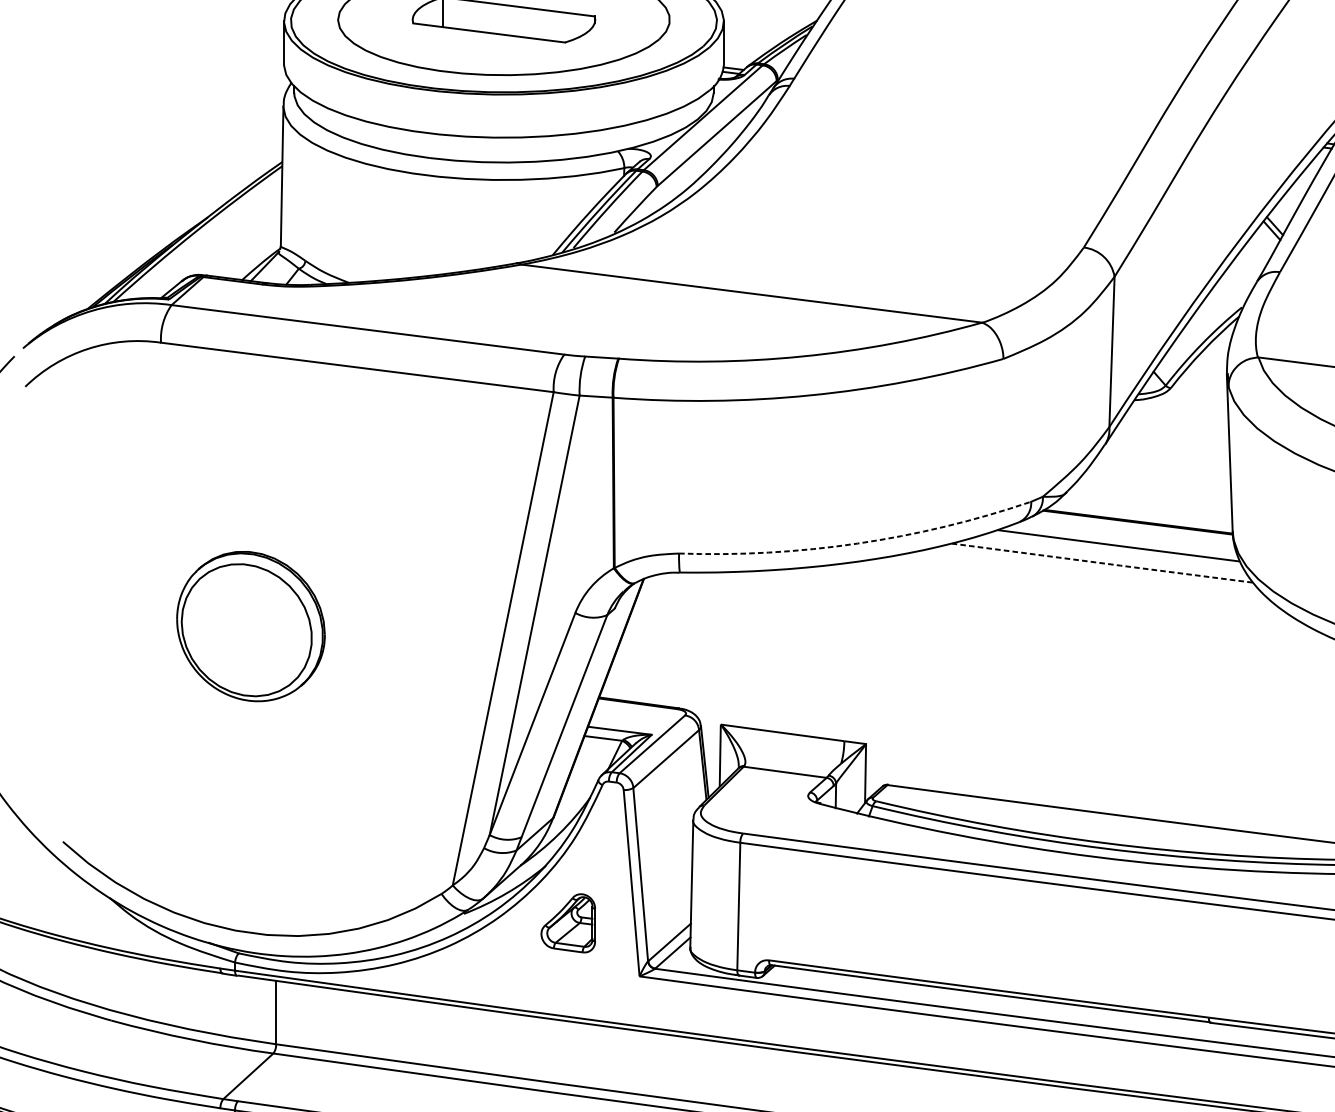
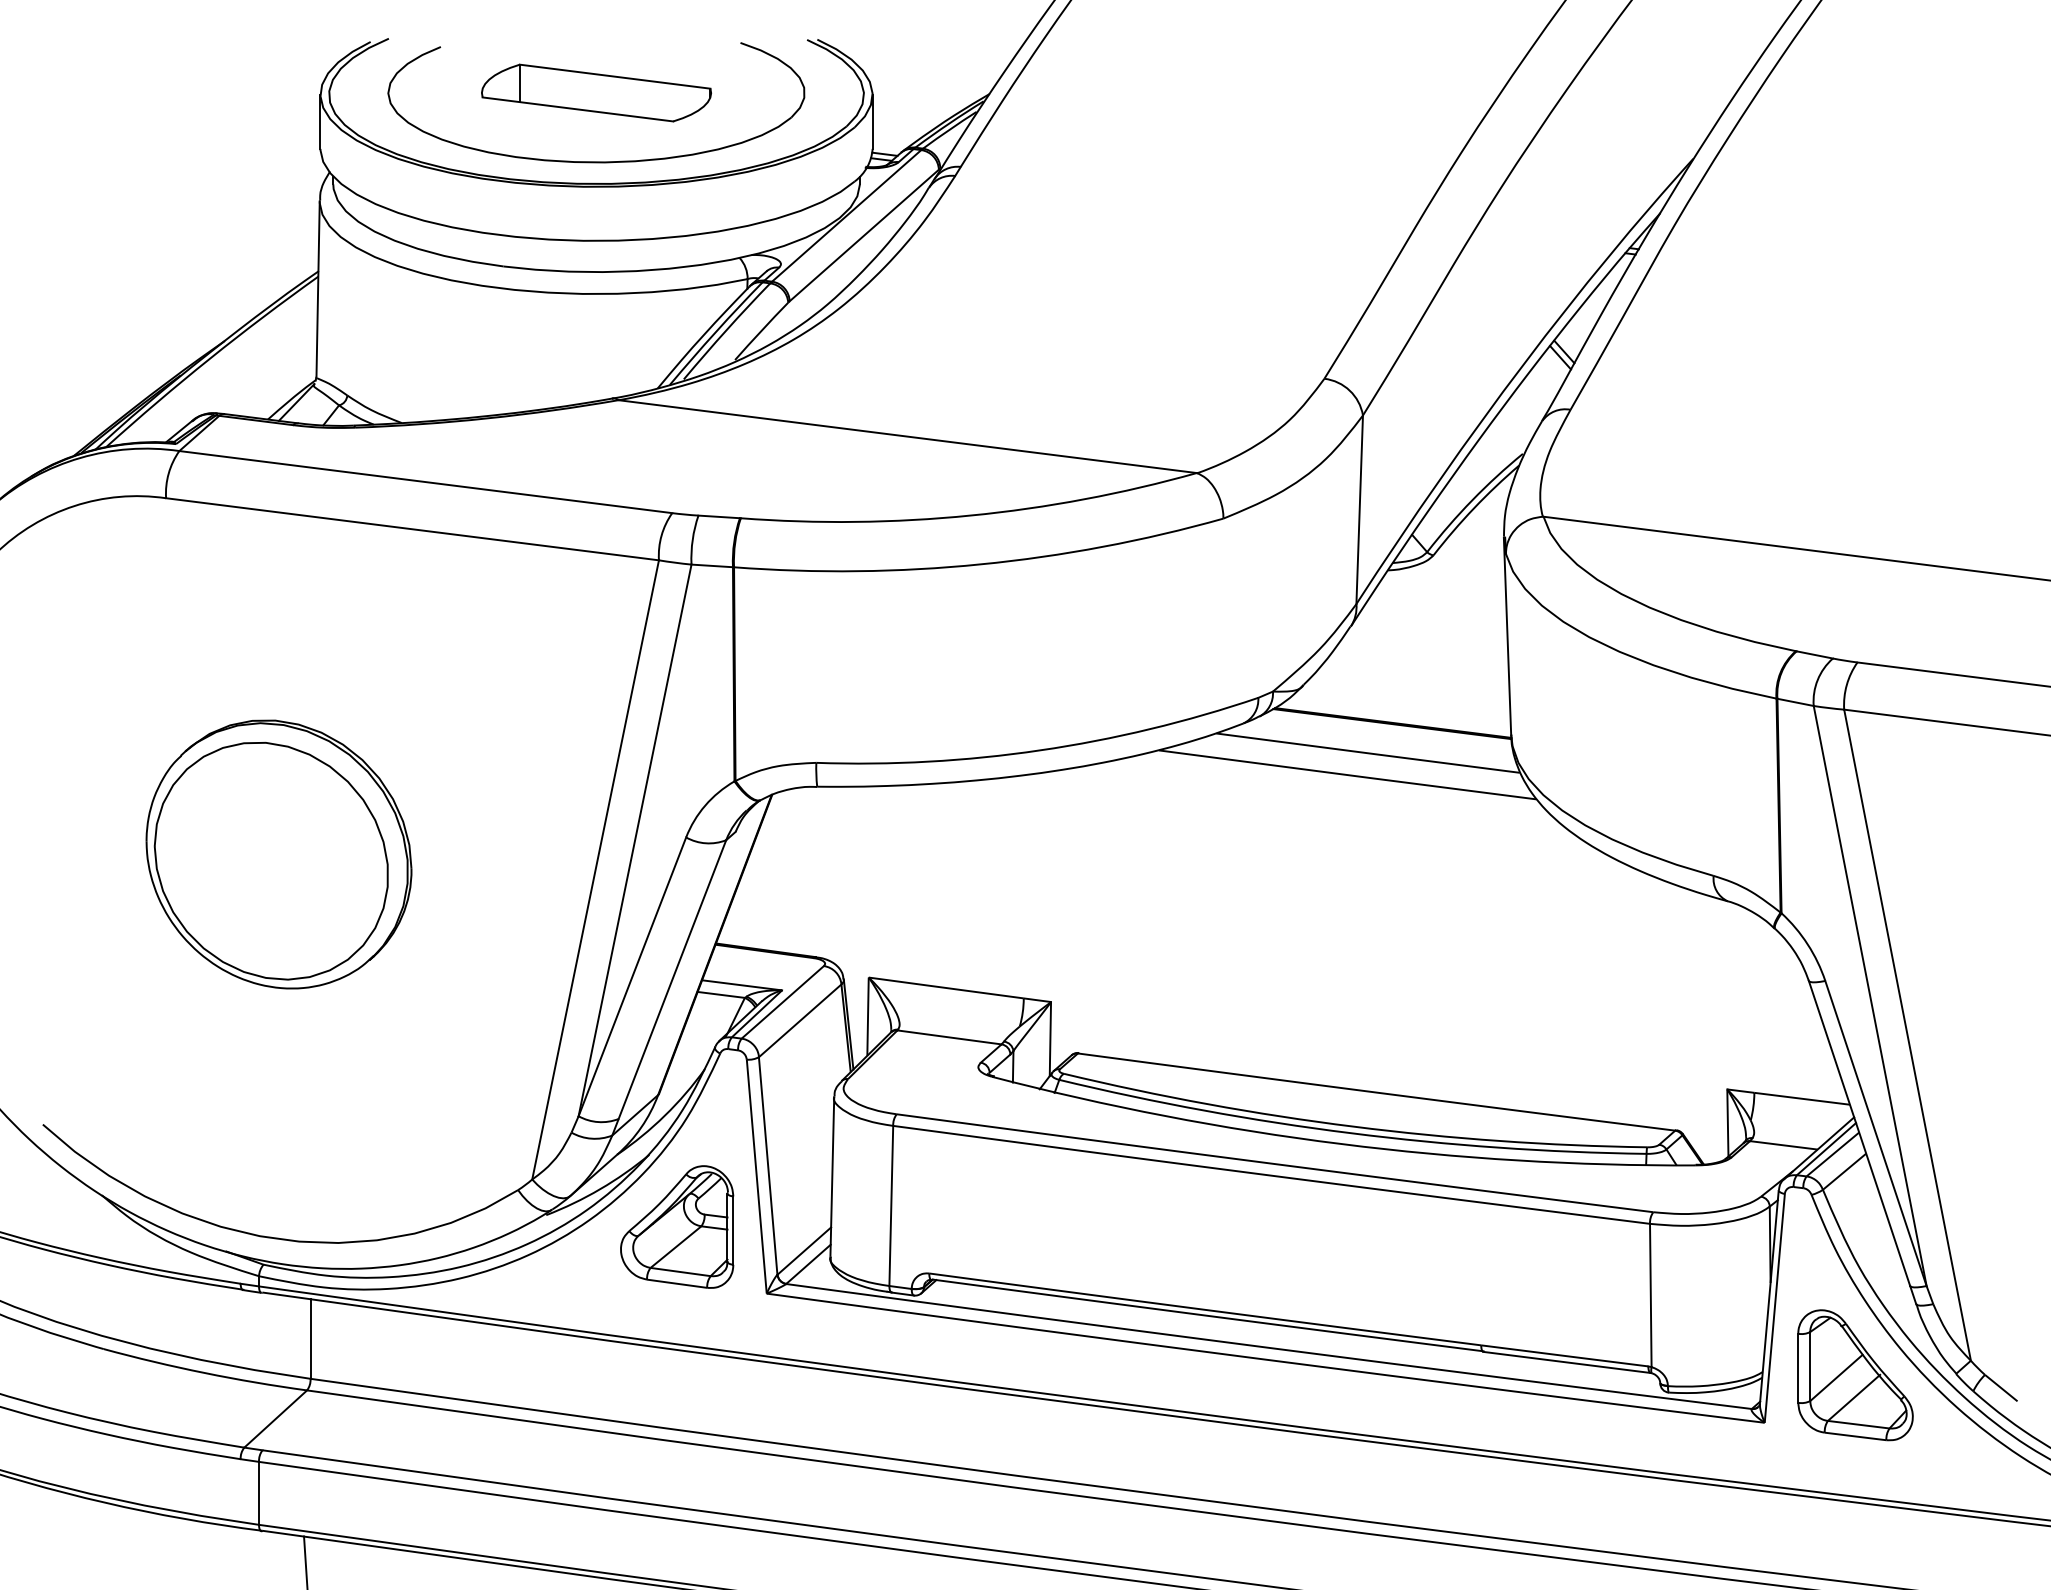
arc: (857, 543) -> (1040, 750), dashed -> solid
line: (1101, 562) -> (1346, 774), dashed -> solid
part: (250, 626) -> (278, 854), size x1.43
part: (568, 922) -> (677, 1226), size x1.67

